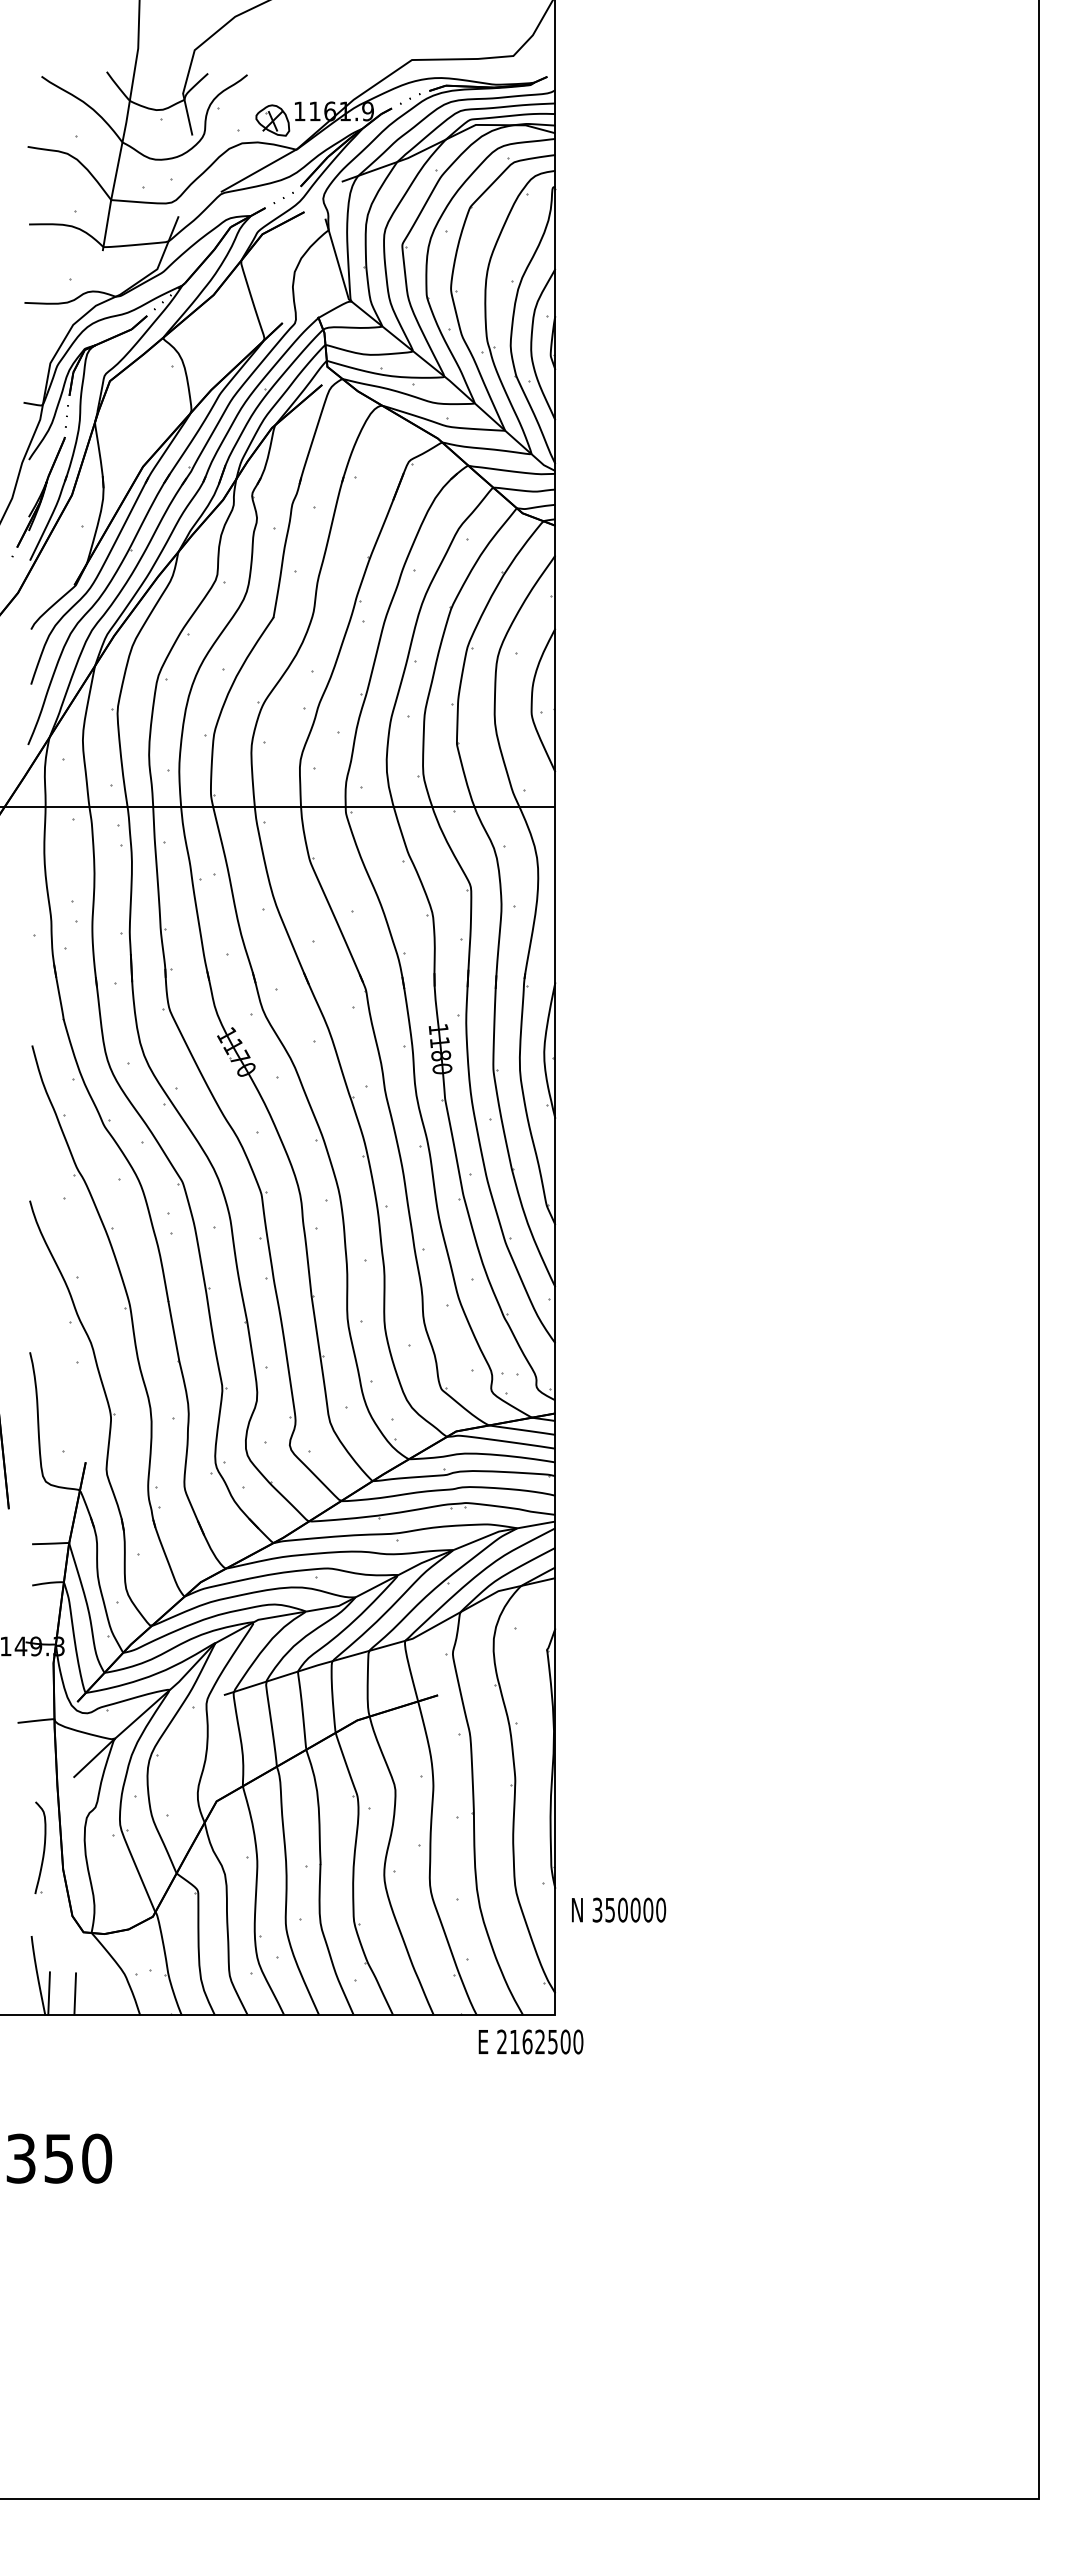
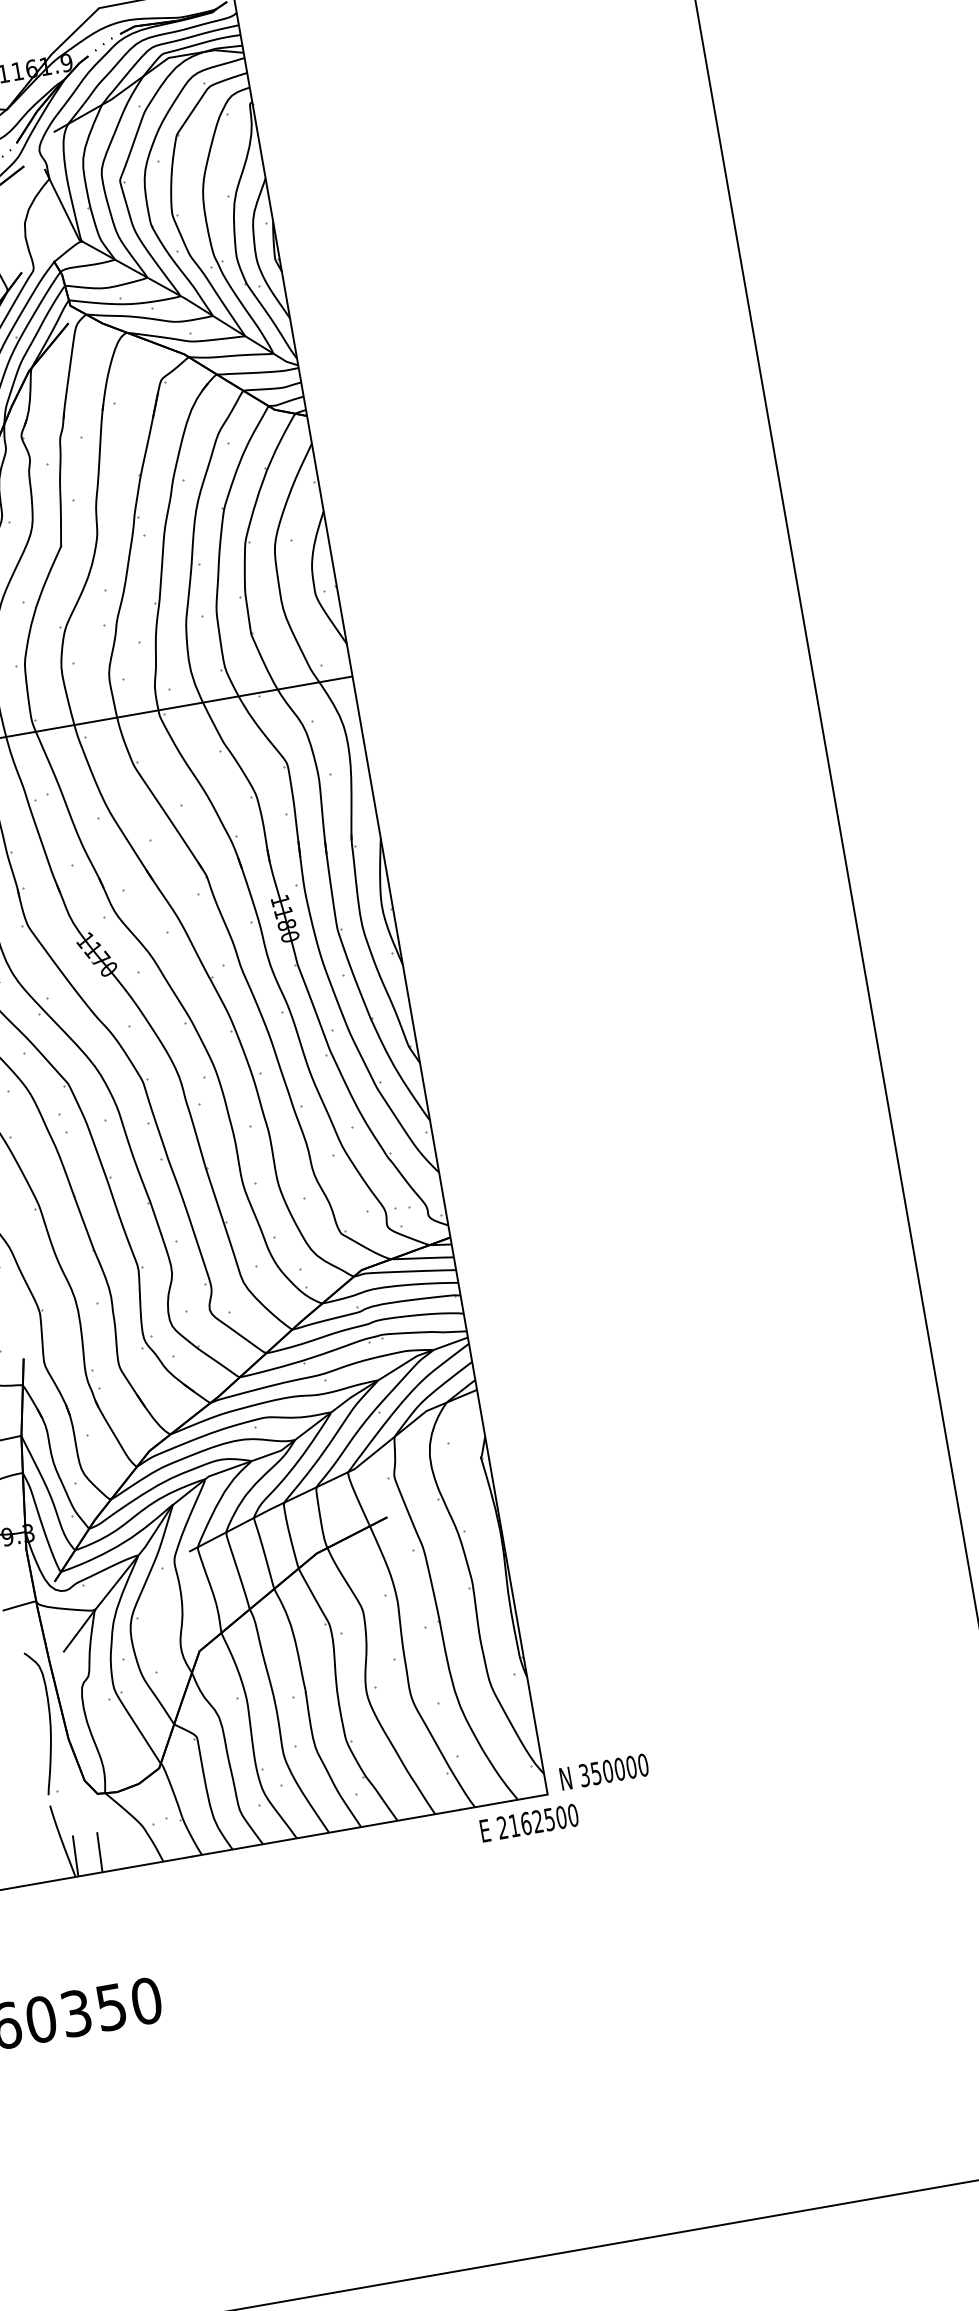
part: (40, 1847) -> (44, 1722), size x1.67
text: (619, 1909) -> (604, 1771), moved

